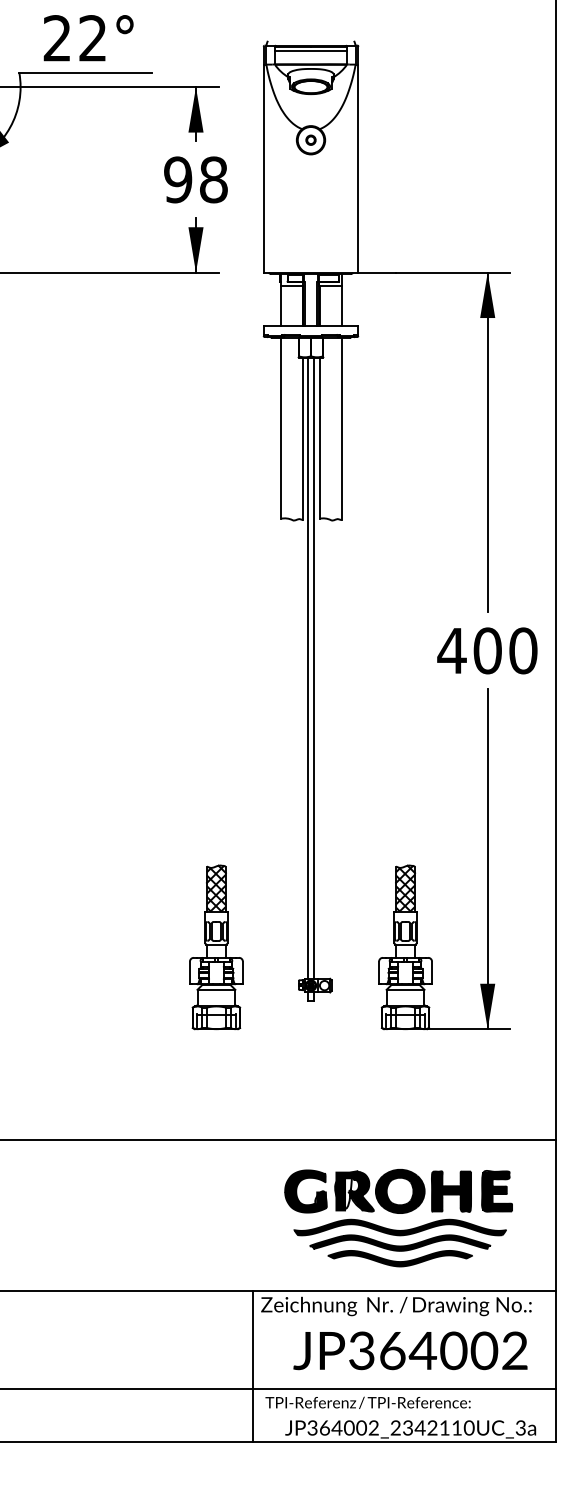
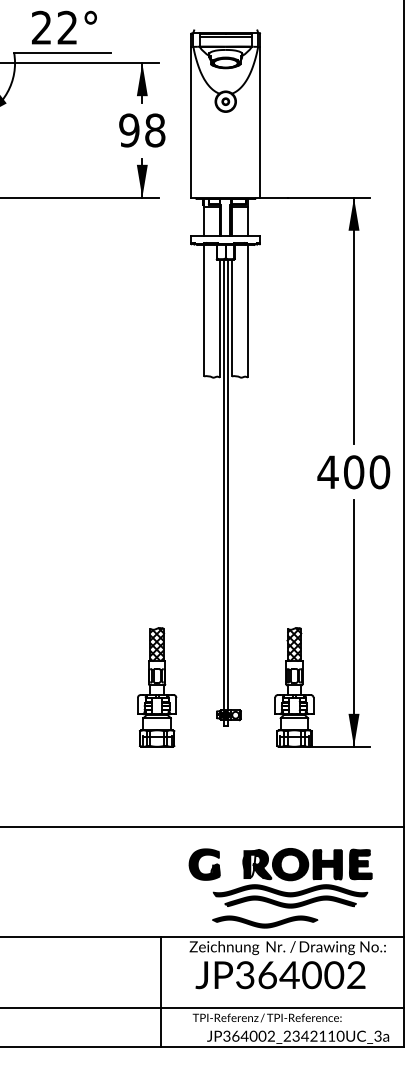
part: (297, 1191) -> (198, 864), moved
part: (399, 1258) -> (264, 921), moved
text: (410, 1350) -> (280, 974), moved
line: (253, 1366) -> (161, 991), moved

